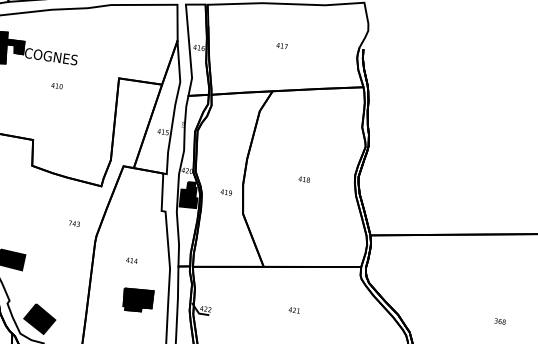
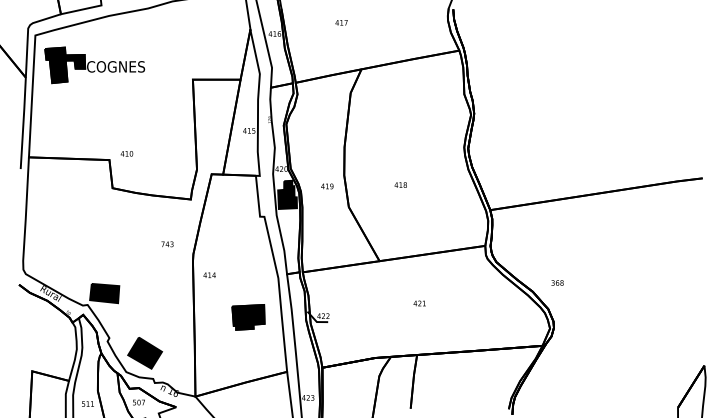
text: (282, 45) -> (341, 22), moved
text: (56, 85) -> (126, 153), moved
text: (304, 178) -> (400, 184), moved
text: (131, 259) -> (209, 274), moved
text: (500, 321) -> (557, 282), moved

